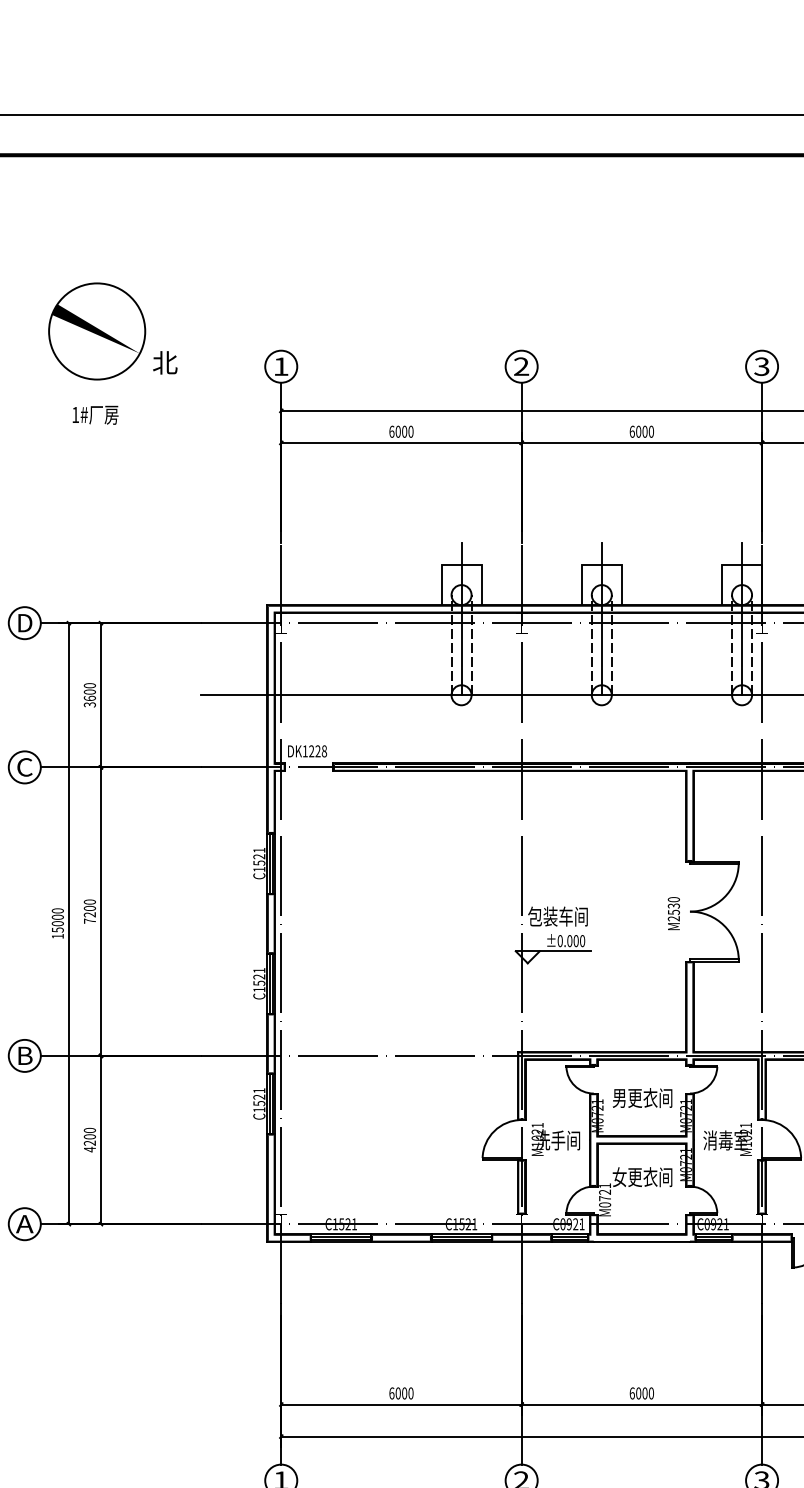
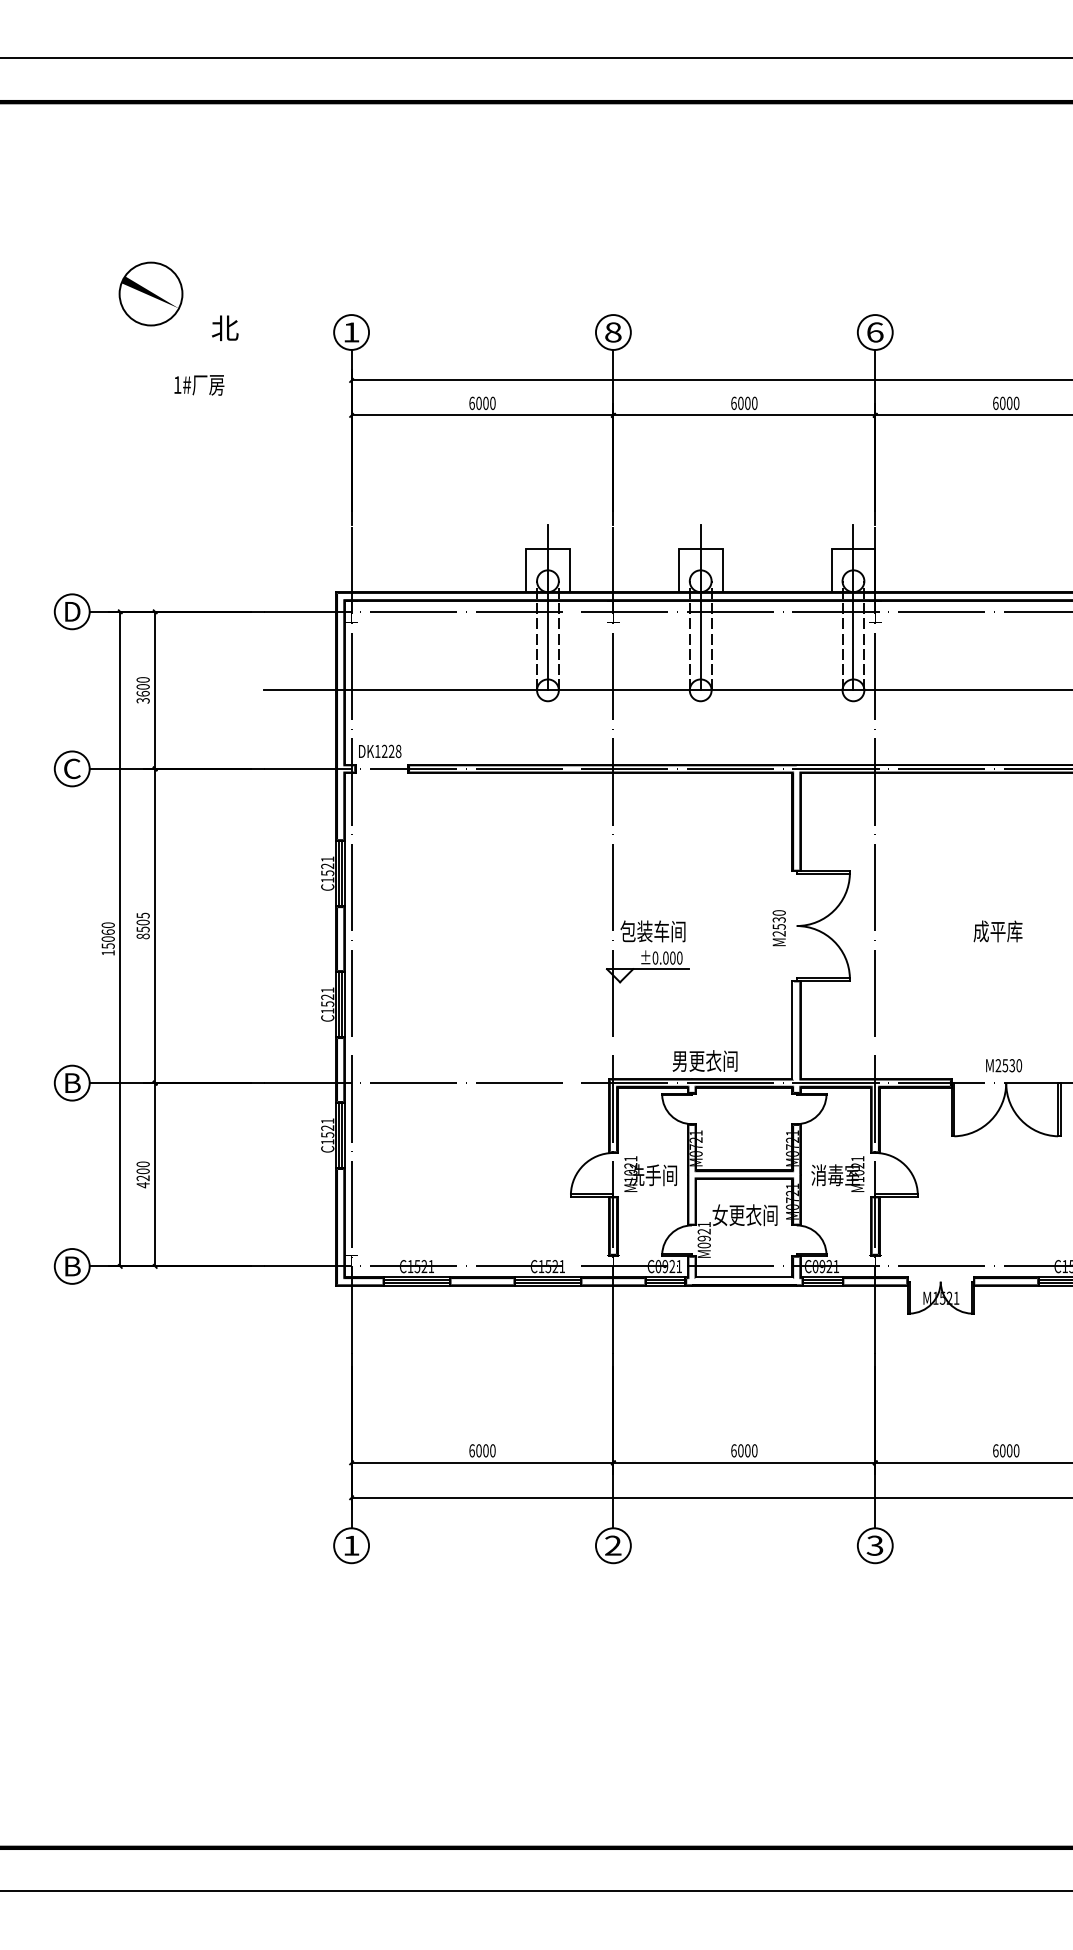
part: (96, 330) -> (150, 293), size x0.6
text: (521, 366) -> (613, 332), 2 -> 8
text: (761, 366) -> (874, 332), 3 -> 6
text: (95, 415) -> (199, 385), moved
text: (89, 911) -> (142, 925), 7200 -> 8505
text: (57, 916) -> (107, 931), 15000 -> 15060
fill: (686, 1007) -> (793, 1030), removed
text: (642, 1097) -> (704, 1060), moved
text: (604, 1198) -> (703, 1238), M0721 -> M0921
text: (24, 1224) -> (71, 1266), A -> B
fill: (642, 1235) -> (744, 1278), removed

